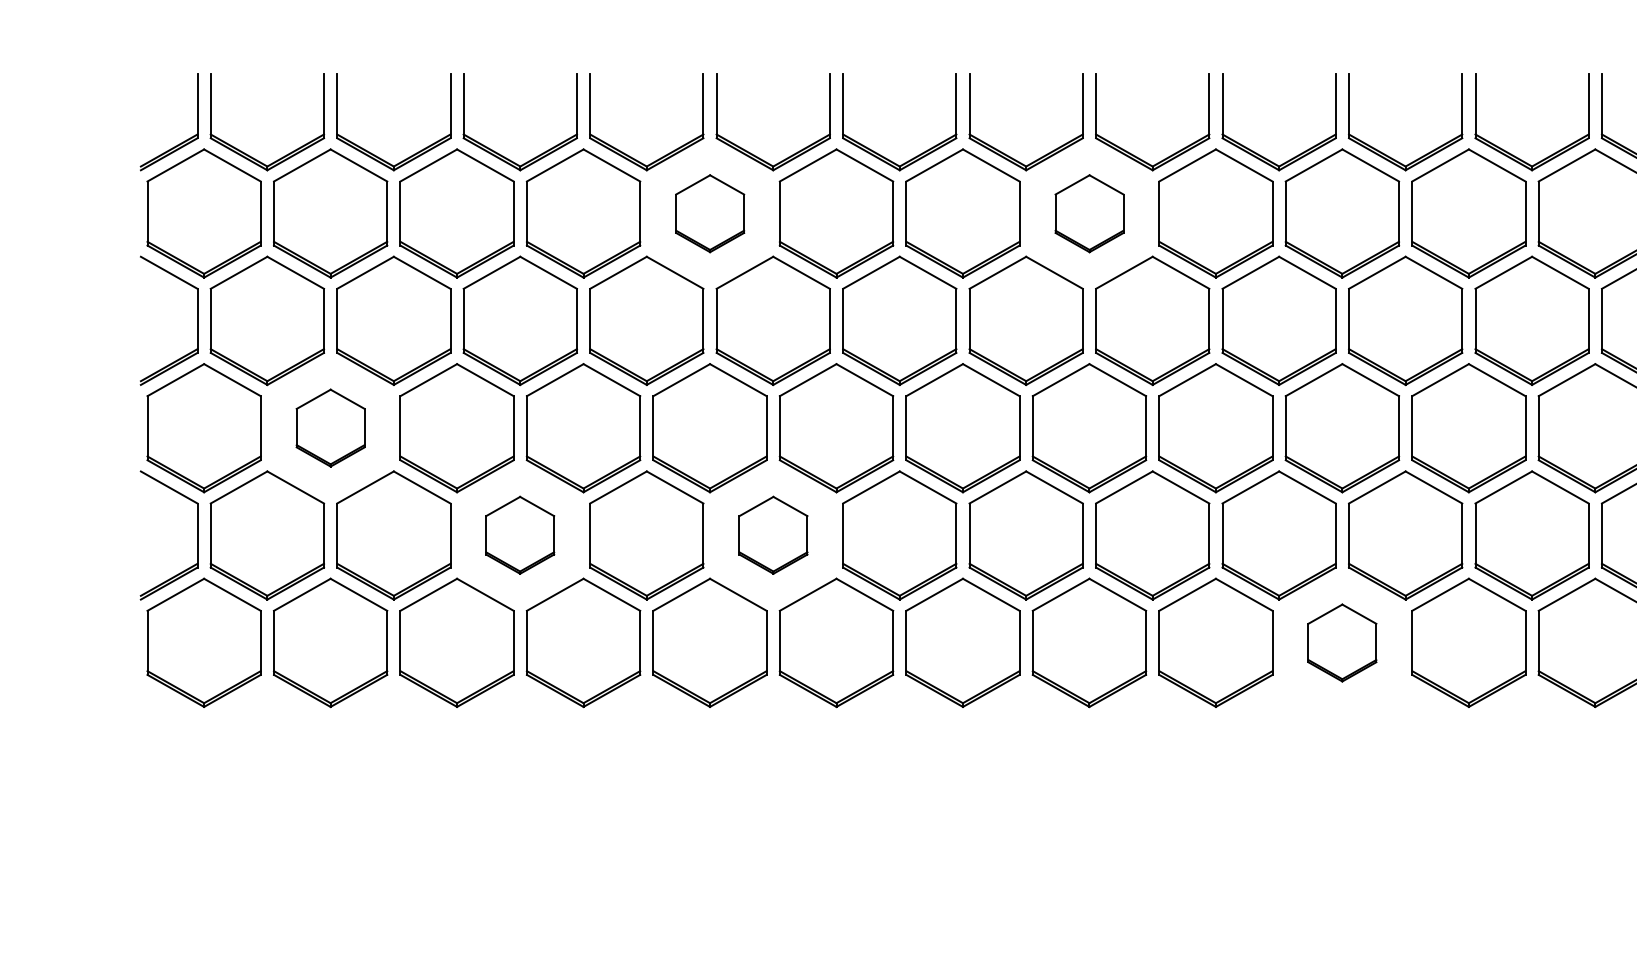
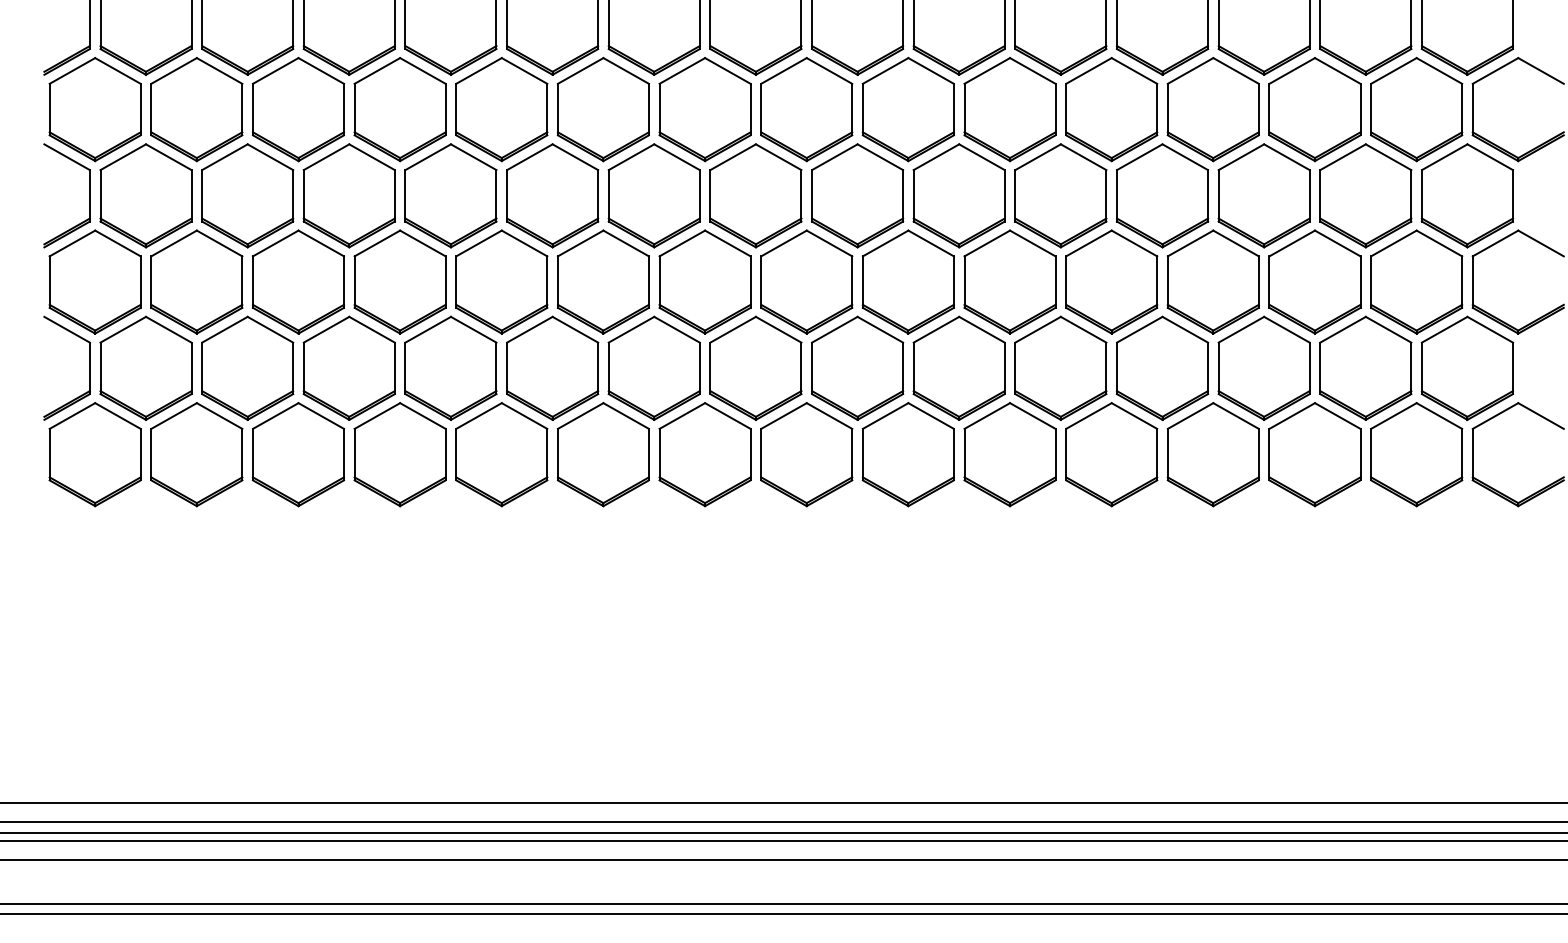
part: (709, 213) -> (501, 109), size x1.67
part: (1089, 213) -> (806, 109), size x1.67
part: (330, 427) -> (196, 281), size x1.67
part: (519, 534) -> (348, 367), size x1.67
part: (773, 534) -> (552, 367), size x1.67
part: (1341, 642) -> (1009, 454), size x1.67

